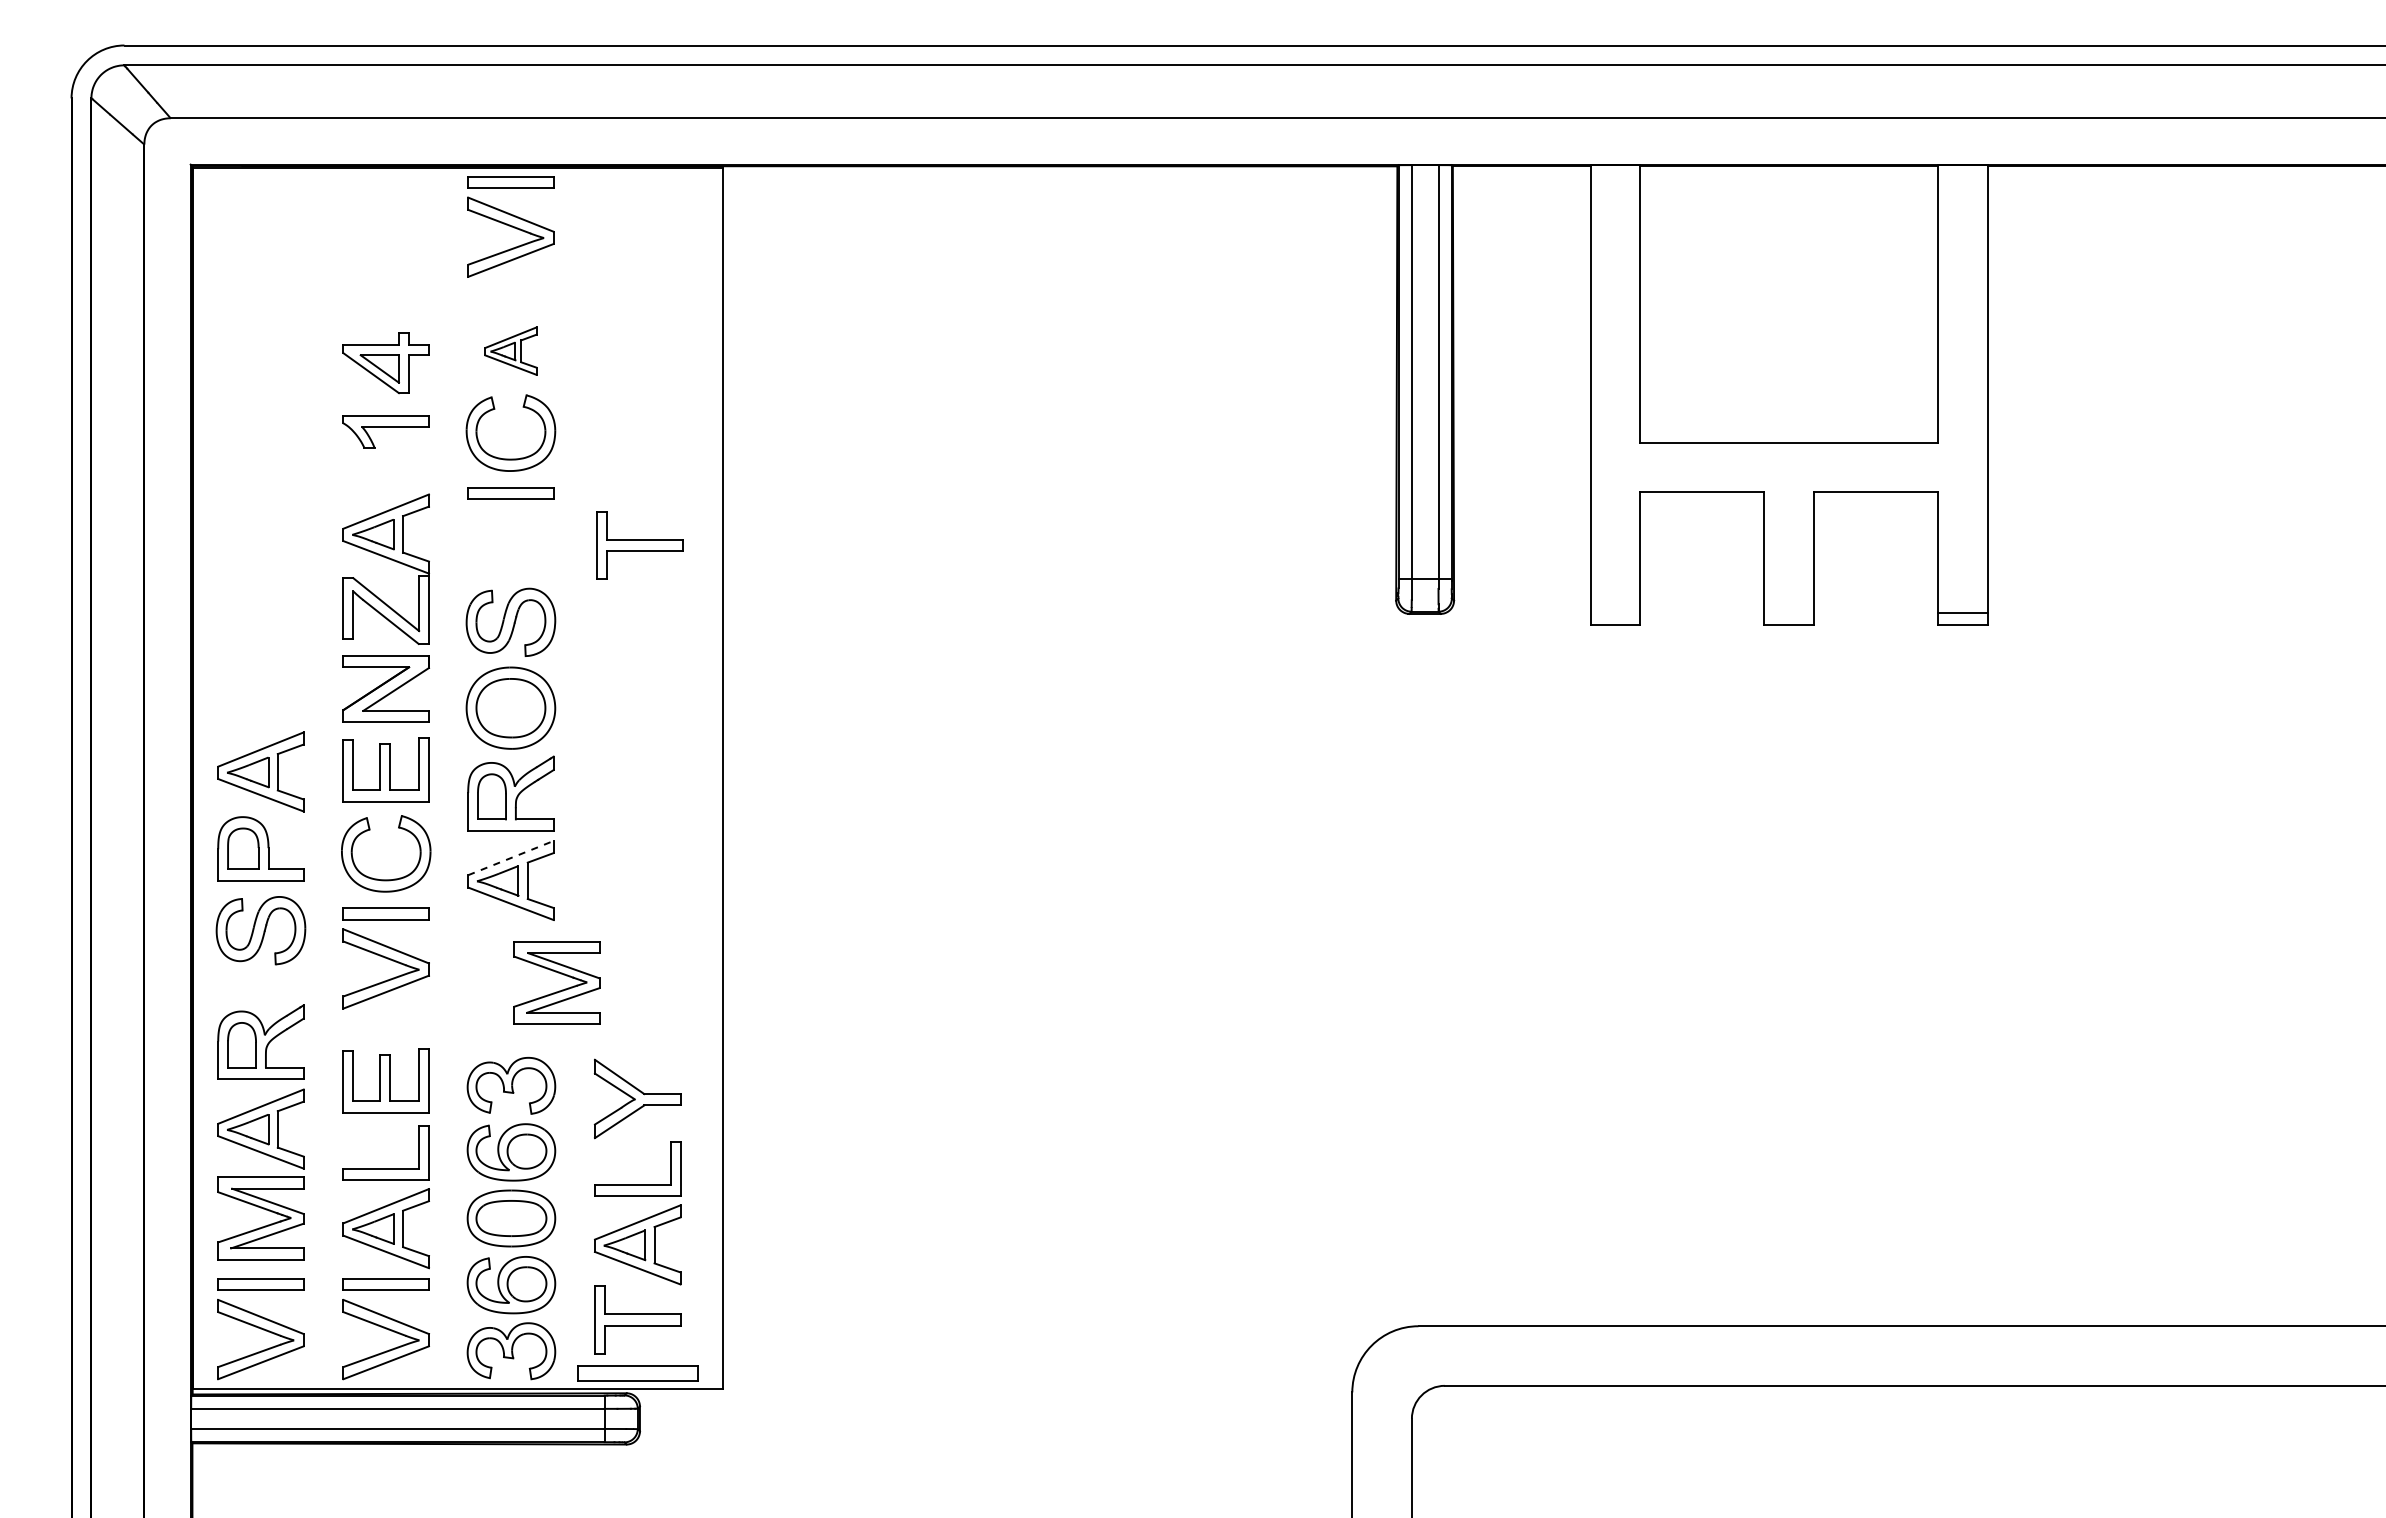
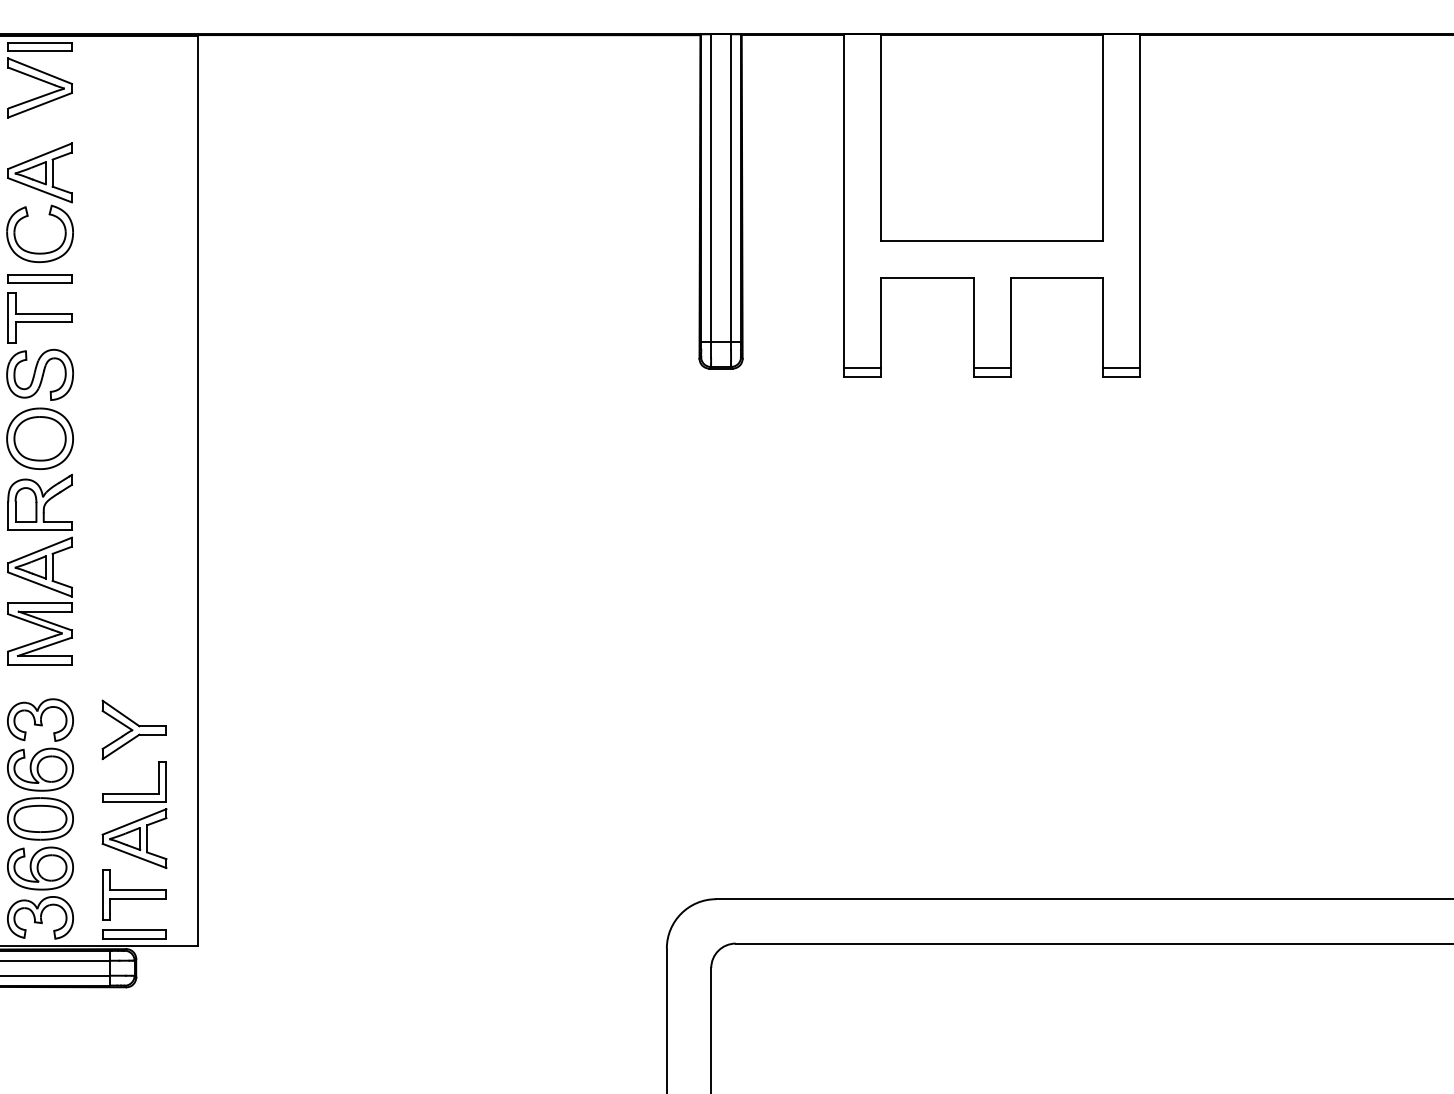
part: (510, 350) -> (39, 172), size x1.67
part: (639, 545) -> (39, 317), moved
line: (1615, 613) -> (862, 368), added
line: (1788, 613) -> (991, 368), added
line: (511, 857) -> (40, 550), dashed -> solid
part: (559, 990) -> (42, 639), moved
part: (637, 1373) -> (134, 934), size x0.71

